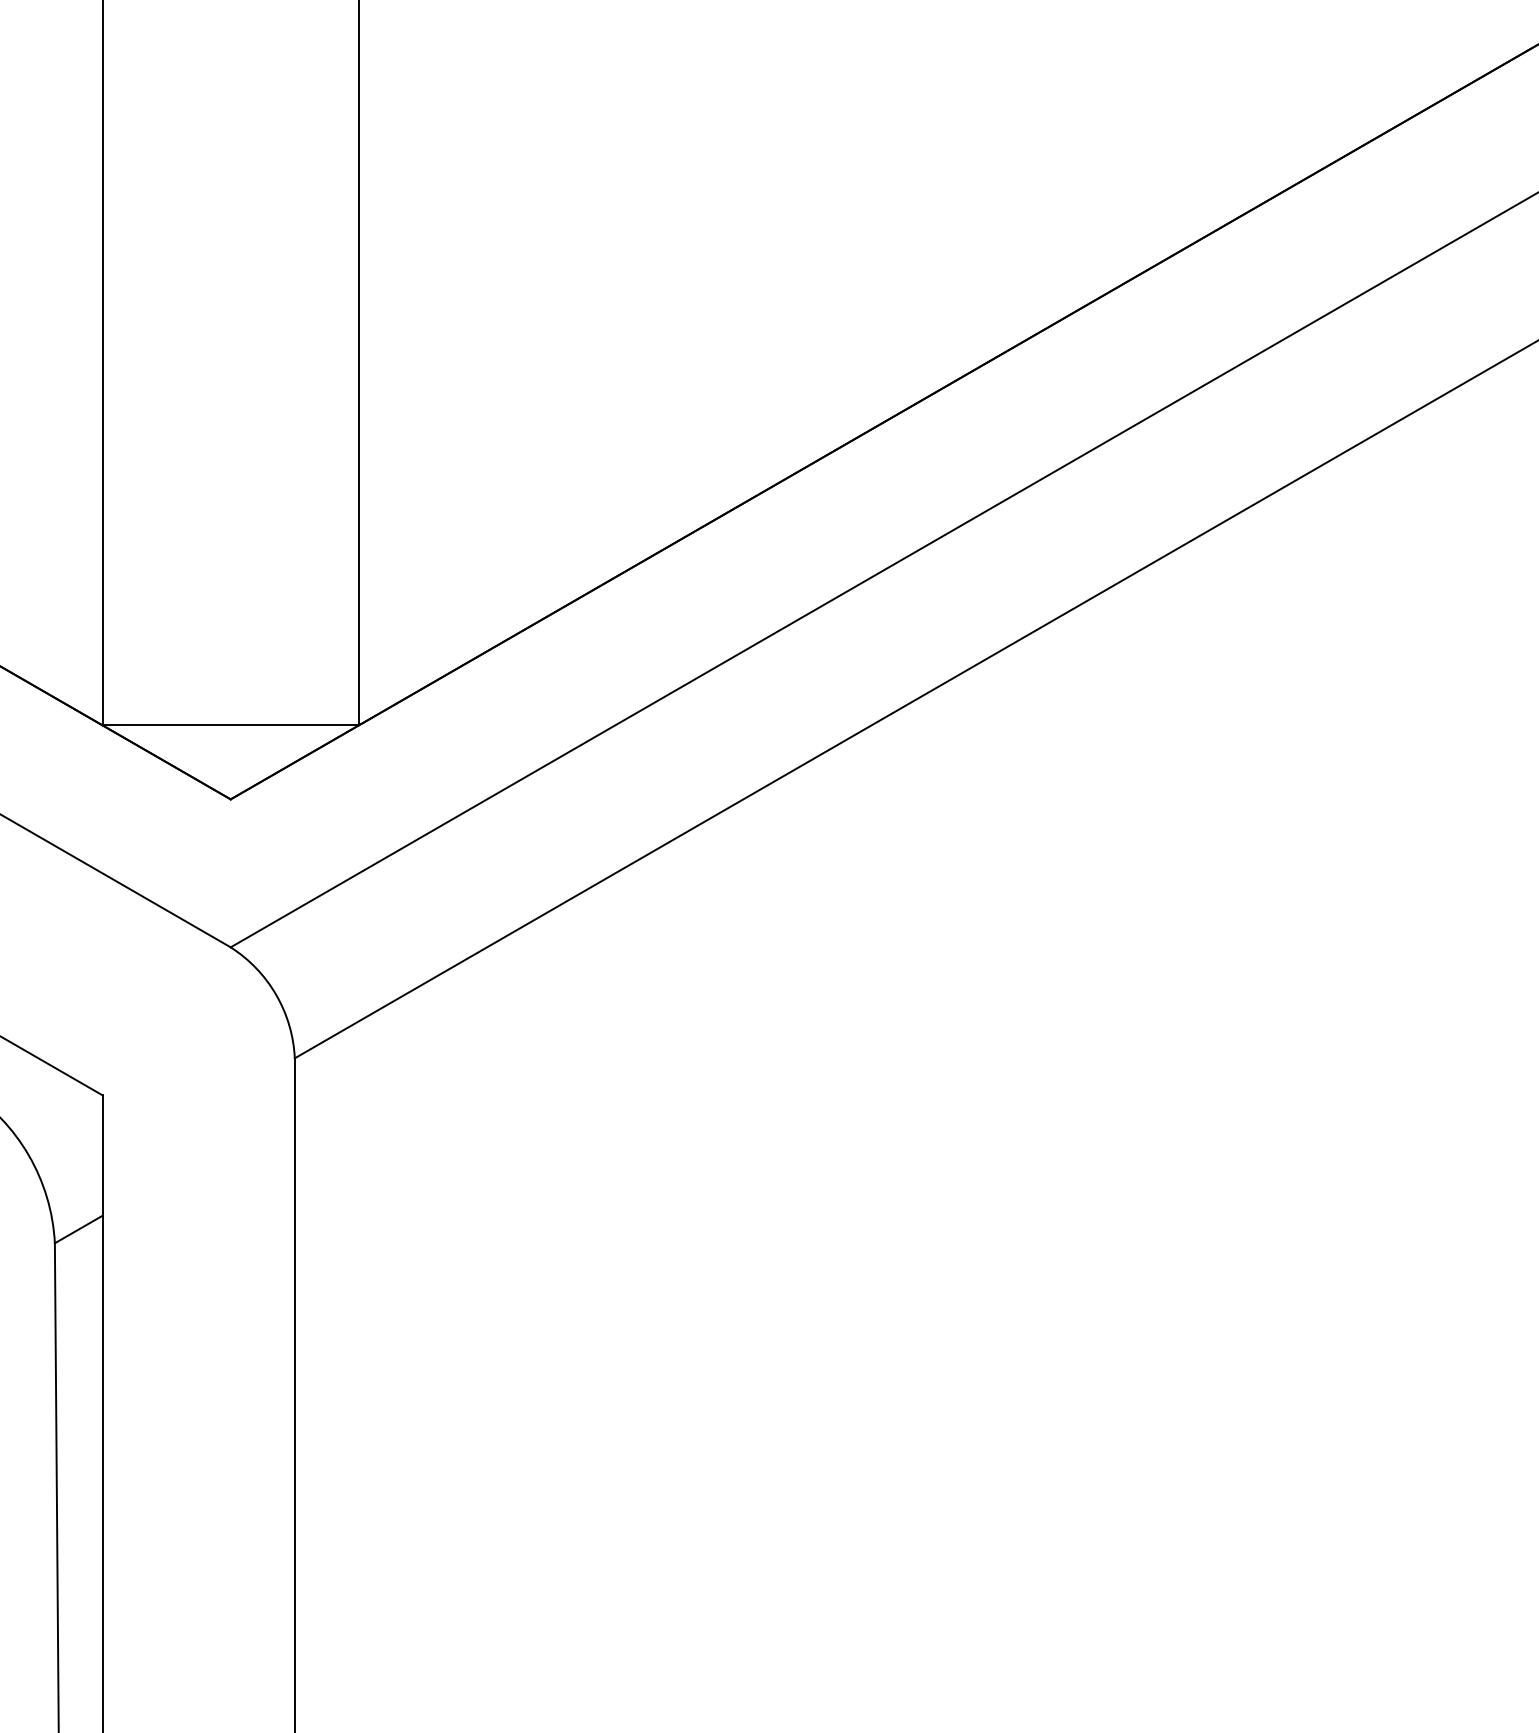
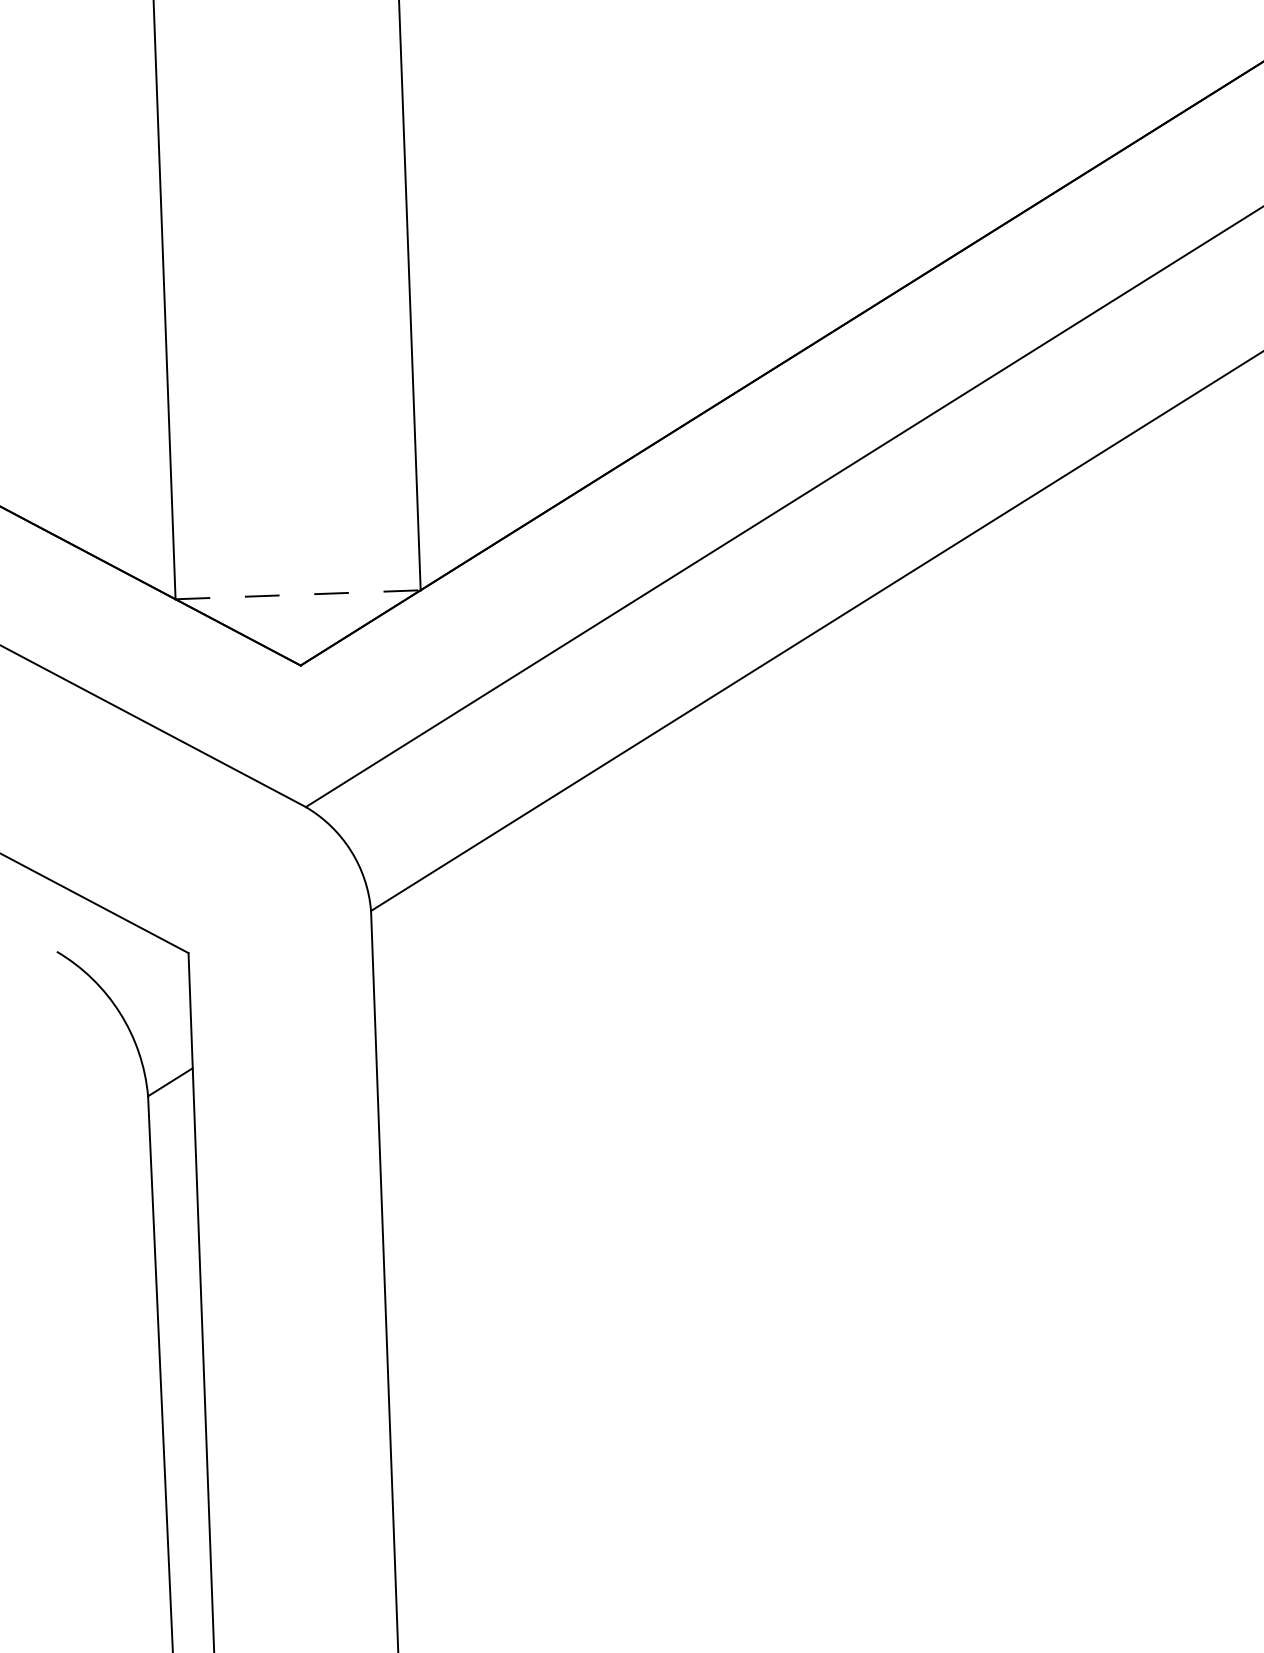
line: (231, 725) -> (298, 594), solid -> dashed

